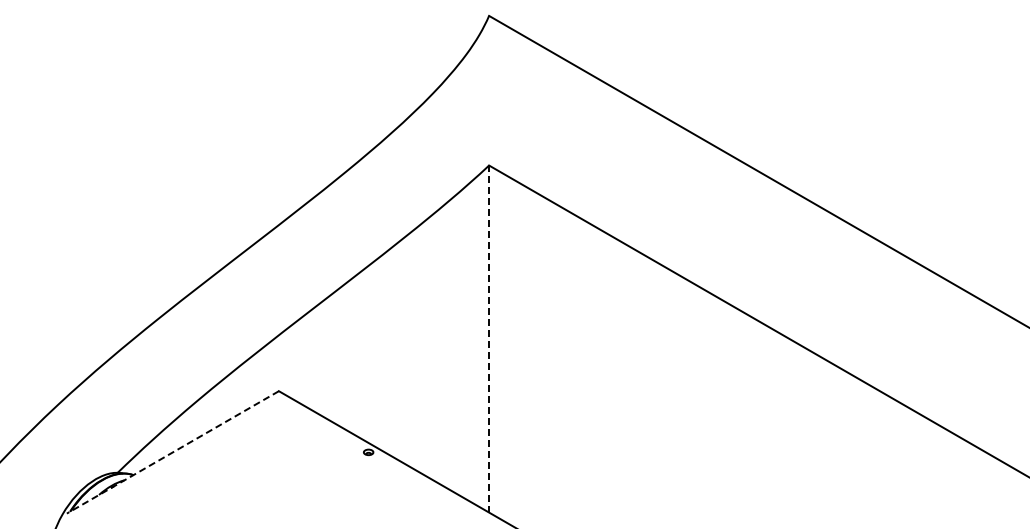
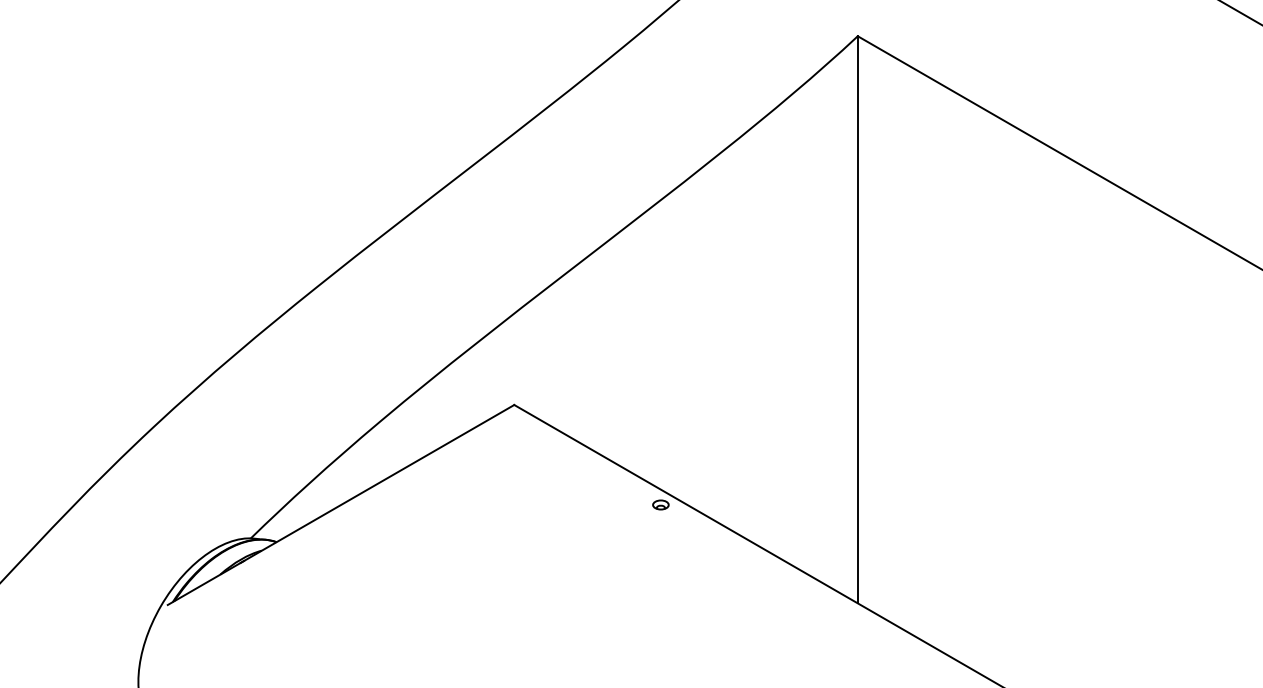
line: (489, 338) -> (858, 318), dashed -> solid
line: (172, 452) -> (340, 505), dashed -> solid

